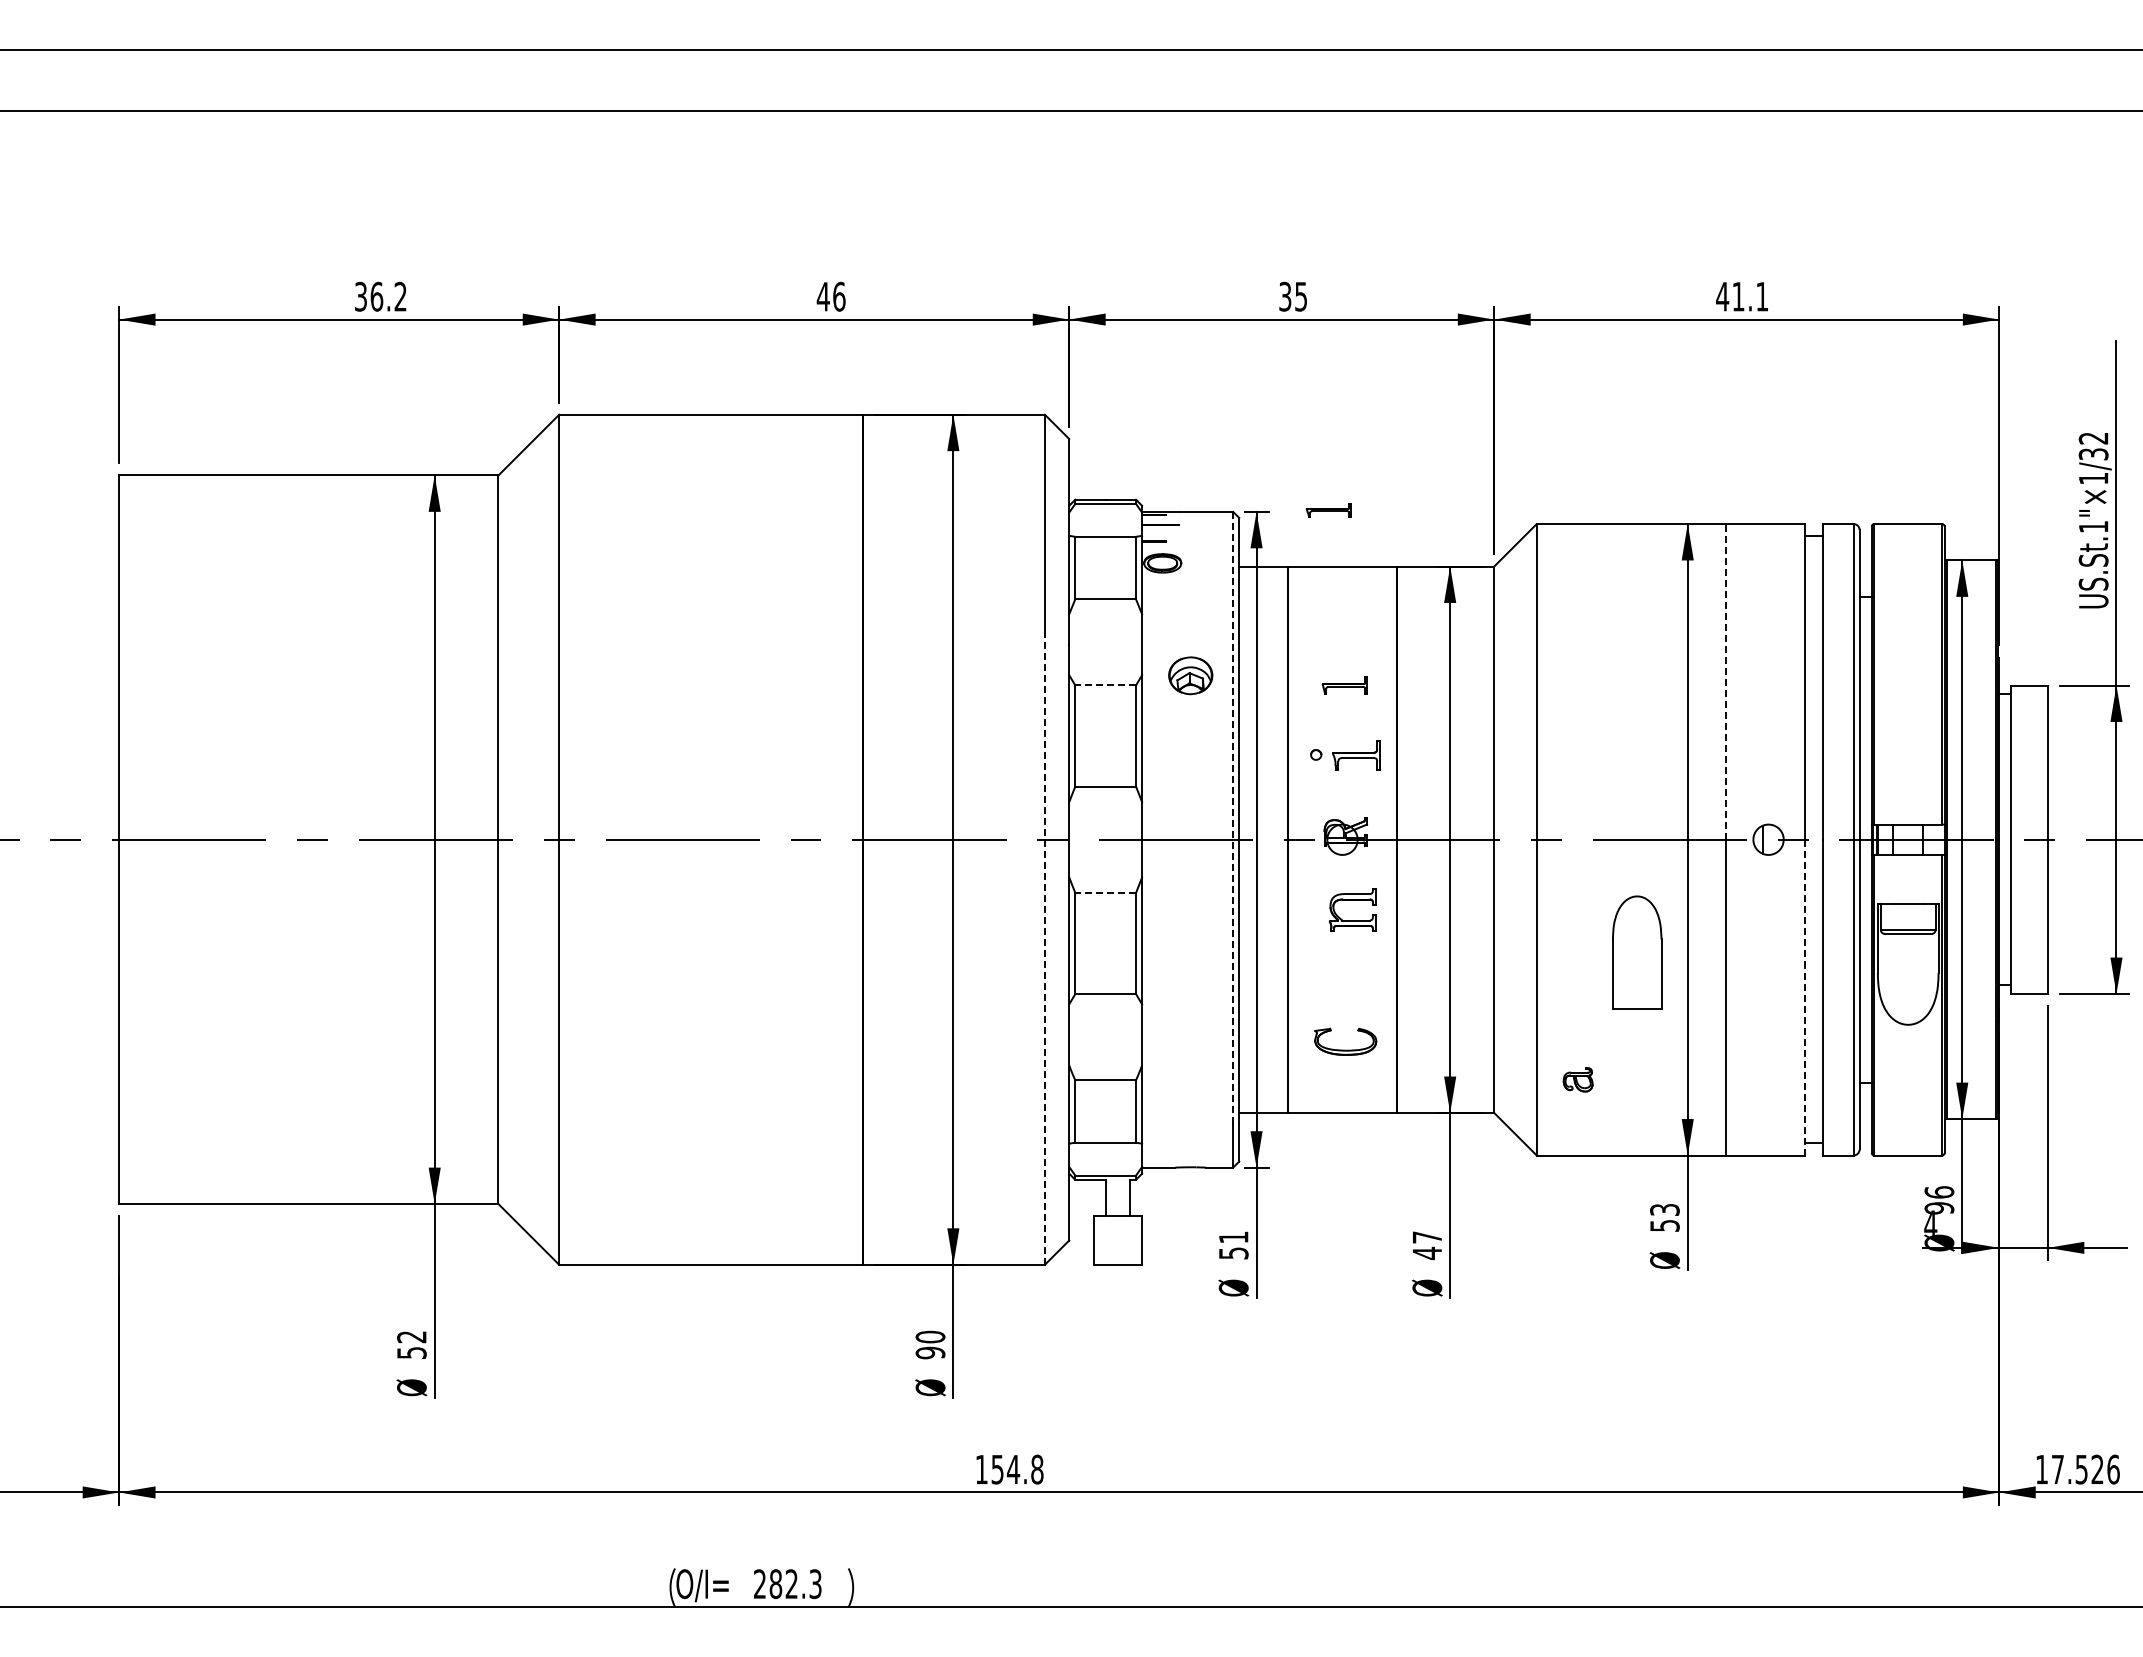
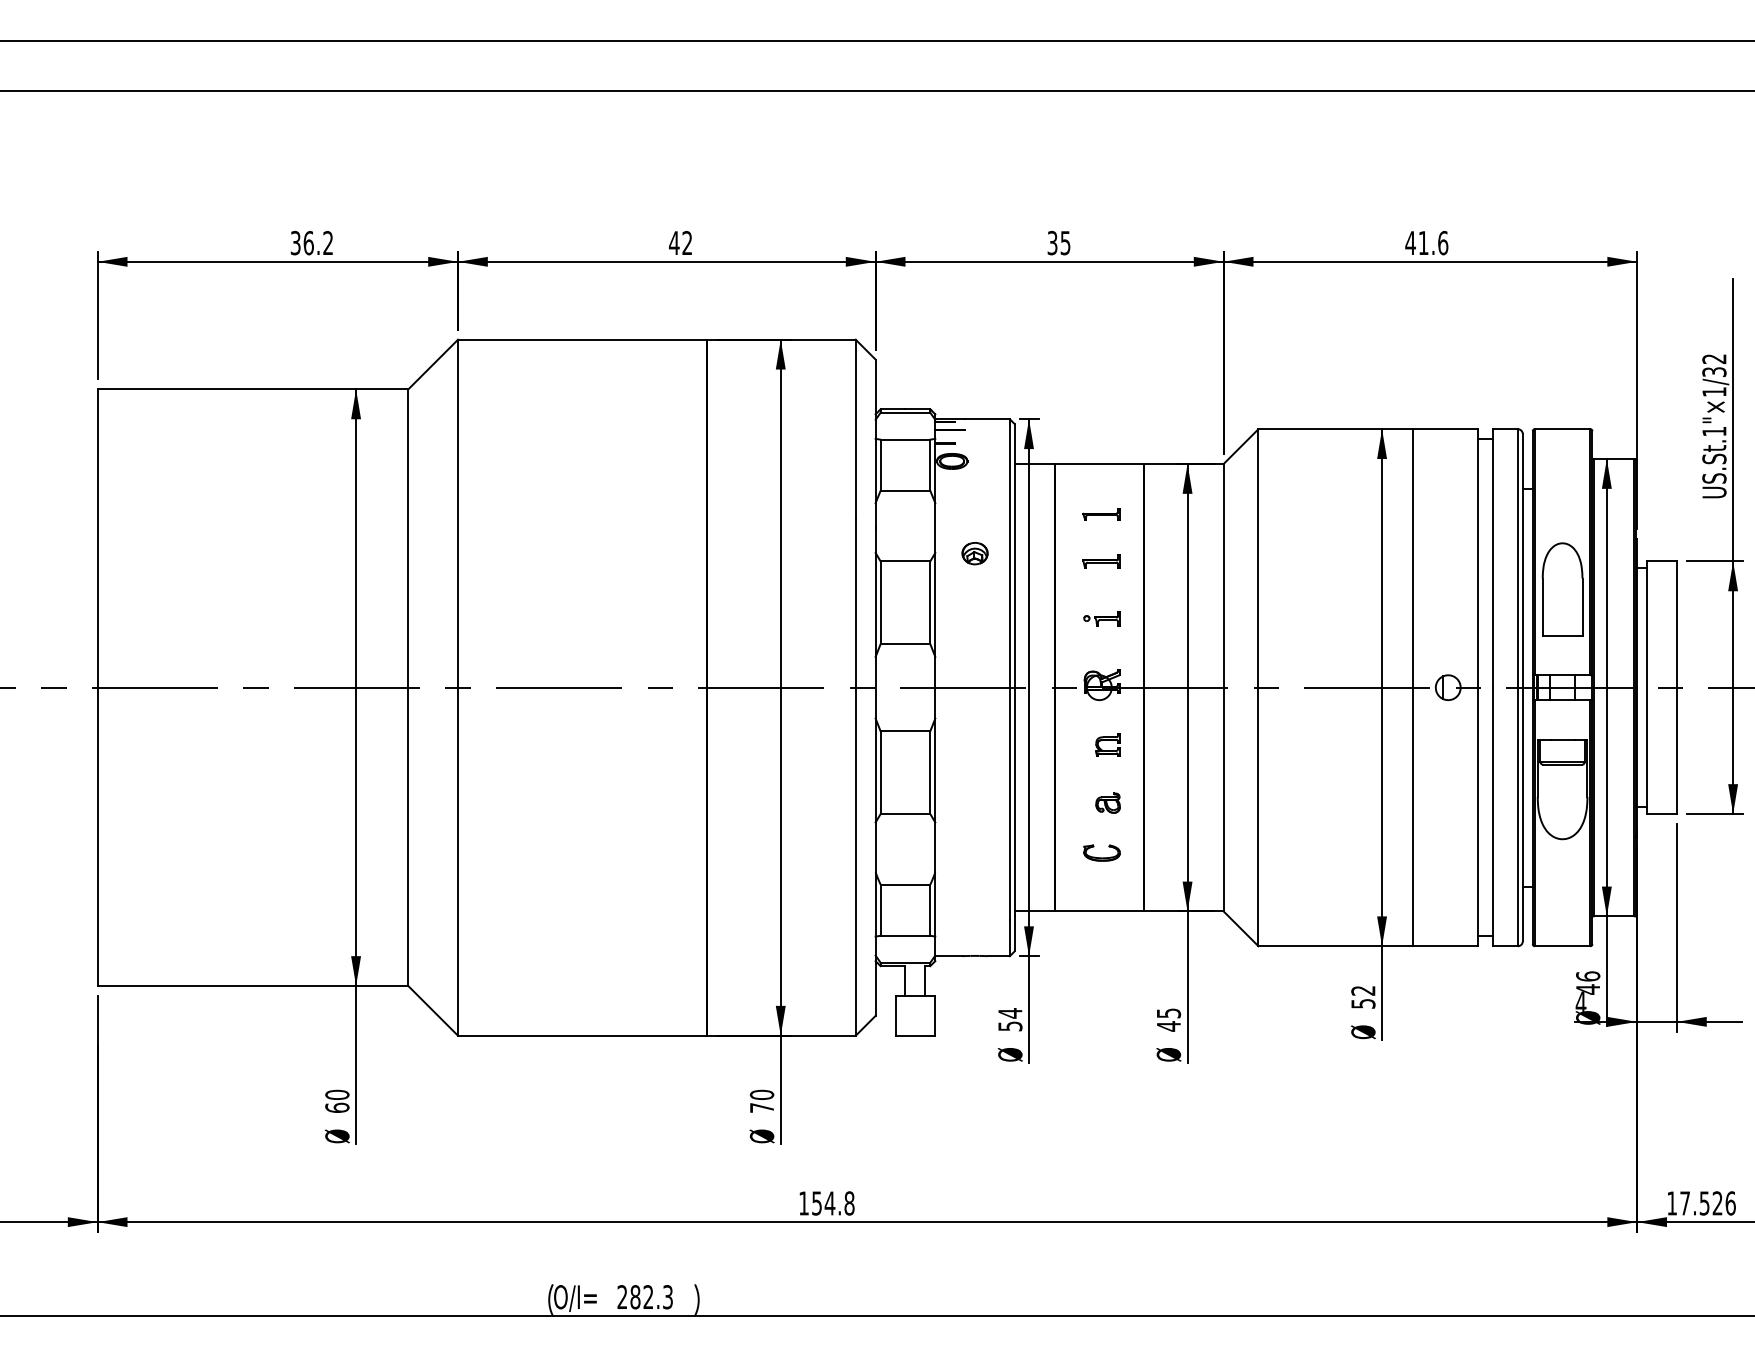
text: (839, 296) -> (687, 242), 46 -> 42
text: (1762, 296) -> (1443, 242), 41.1 -> 41.6
part: (1328, 510) -> (1101, 514), moved
part: (1190, 676) -> (974, 554), size x0.71
line: (1726, 681) -> (1413, 558), dashed -> solid
line: (1105, 685) -> (905, 561), dashed -> solid
part: (1345, 755) -> (1101, 618), size x0.62
line: (1233, 817) -> (1010, 669), dashed -> solid
line: (1105, 893) -> (905, 731), dashed -> solid
part: (1352, 910) -> (1107, 745), size x0.62
line: (1044, 948) -> (855, 776), dashed -> solid
part: (1637, 952) -> (1562, 589), moved
line: (1805, 997) -> (1478, 816), dashed -> solid
part: (1345, 1041) -> (1101, 852), size x0.71
part: (1577, 1079) -> (1107, 802), moved
text: (1939, 1207) -> (1588, 988), 96 -> 46
text: (1664, 1209) -> (1363, 990), 53 -> 52
text: (1233, 1237) -> (1010, 1013), 51 -> 54
text: (1427, 1237) -> (1168, 1013), 47 -> 45
text: (411, 1344) -> (337, 1101), 52 -> 60
text: (930, 1352) -> (762, 1107), 90 -> 70

